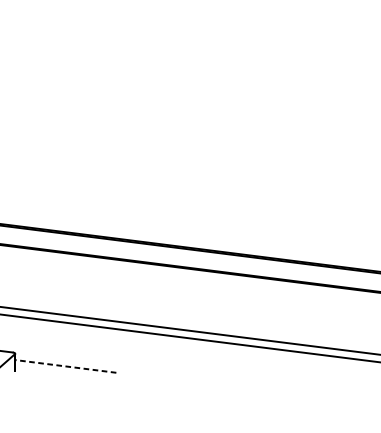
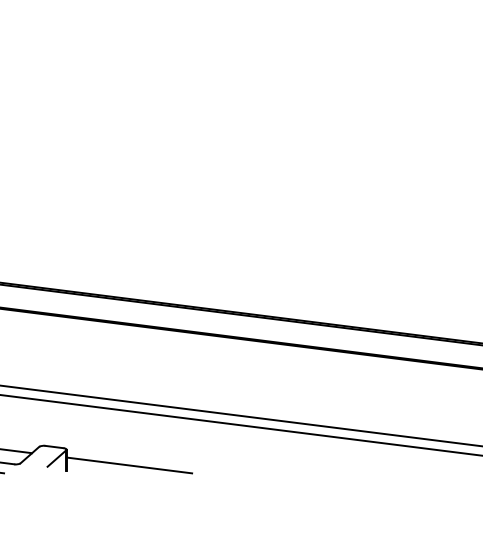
line: (65, 366) -> (128, 465), dashed -> solid

